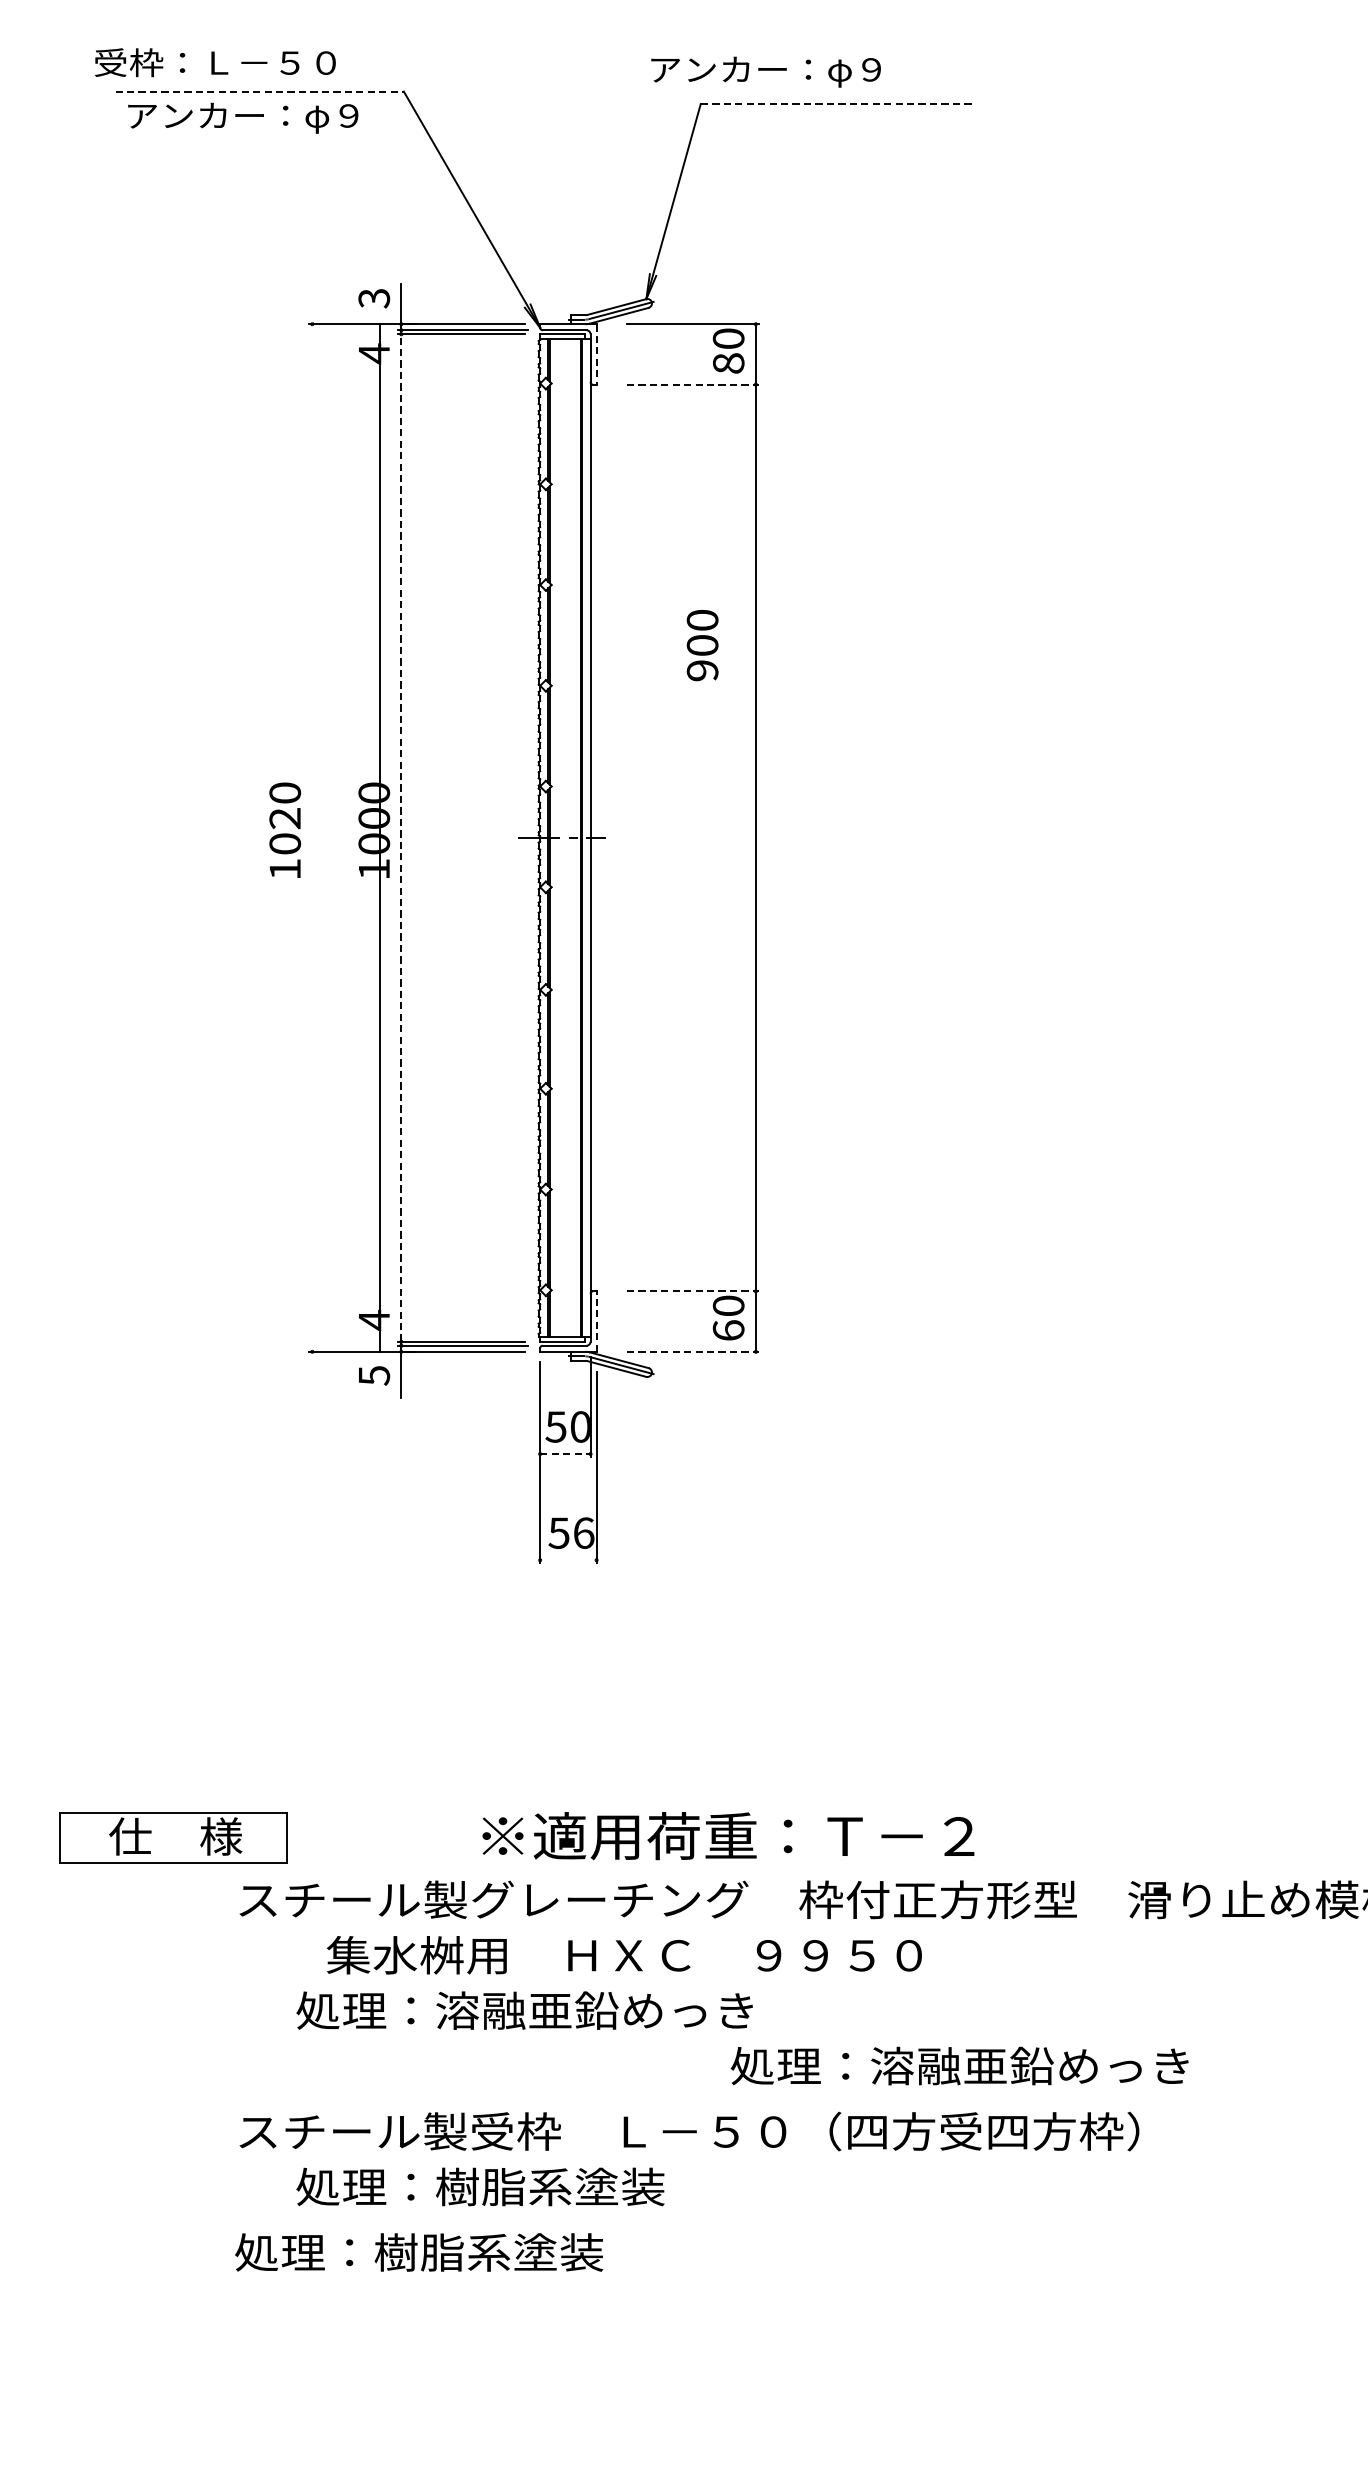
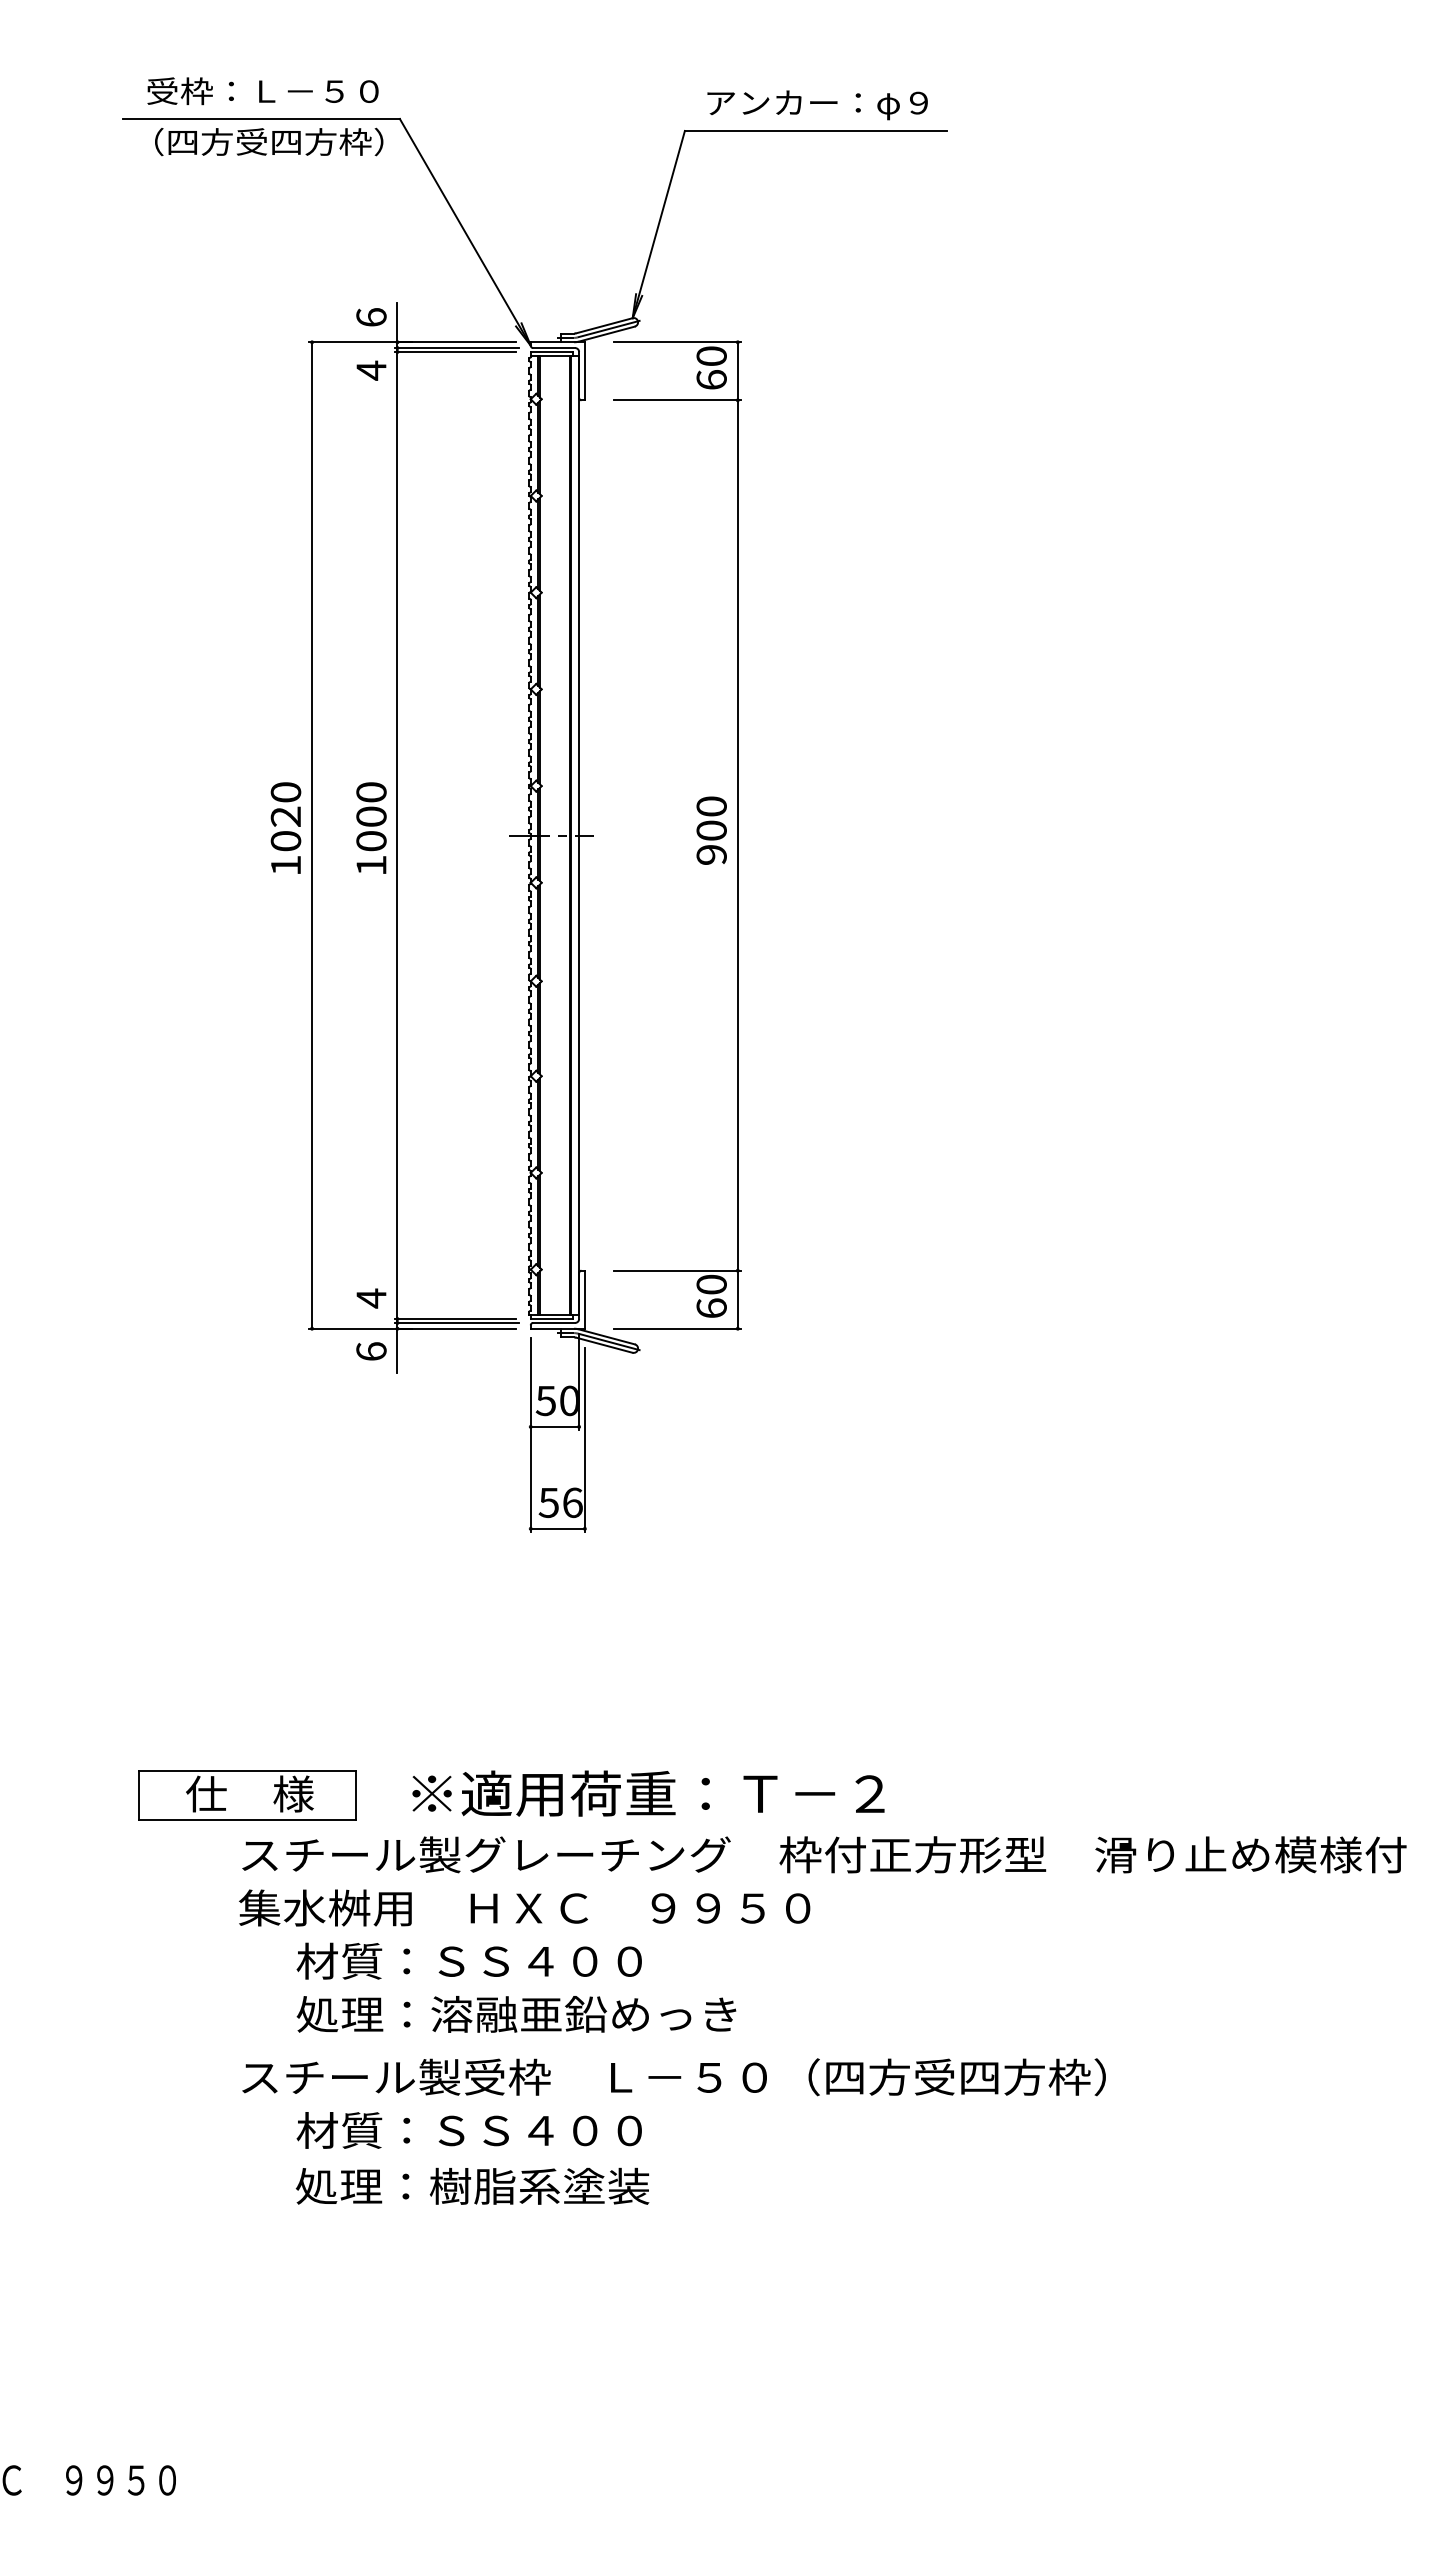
text: (214, 62) -> (262, 91), moved
text: (765, 72) -> (817, 105), moved
line: (260, 91) -> (262, 118), dashed -> solid
line: (836, 103) -> (815, 130), dashed -> solid
text: (257, 117) -> (259, 143), アンカー：φ９ -> （四方受四方枠）
text: (374, 298) -> (371, 317), 3 -> 6
line: (596, 354) -> (584, 371), dashed -> solid
text: (728, 362) -> (711, 379), 80 -> 60
line: (693, 384) -> (677, 400), dashed -> solid
text: (702, 645) -> (711, 830), moved
line: (380, 838) -> (312, 835), moved
line: (401, 838) -> (397, 835), dashed -> solid
line: (693, 1291) -> (677, 1270), dashed -> solid
line: (596, 1321) -> (584, 1299), dashed -> solid
line: (693, 1351) -> (677, 1328), dashed -> solid
text: (374, 1375) -> (371, 1351), 5 -> 6
line: (565, 1453) -> (555, 1426), dashed -> solid
line: (568, 1559) -> (557, 1528), added
text: (728, 1835) -> (648, 1793), moved
part: (173, 1838) -> (247, 1795), moved
text: (624, 1954) -> (524, 1907), moved
text: (524, 2009) -> (515, 1960), 処理：溶融亜鉛めっき -> 材質：ＳＳ４００
text: (959, 2066) -> (516, 2014), moved
text: (480, 2187) -> (473, 2130), 処理：樹脂系塗装 -> 材質：ＳＳ４００
text: (419, 2251) -> (472, 2185), moved

